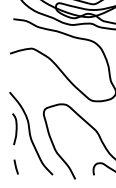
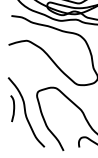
line: (15, 167) -> (13, 140), removed

